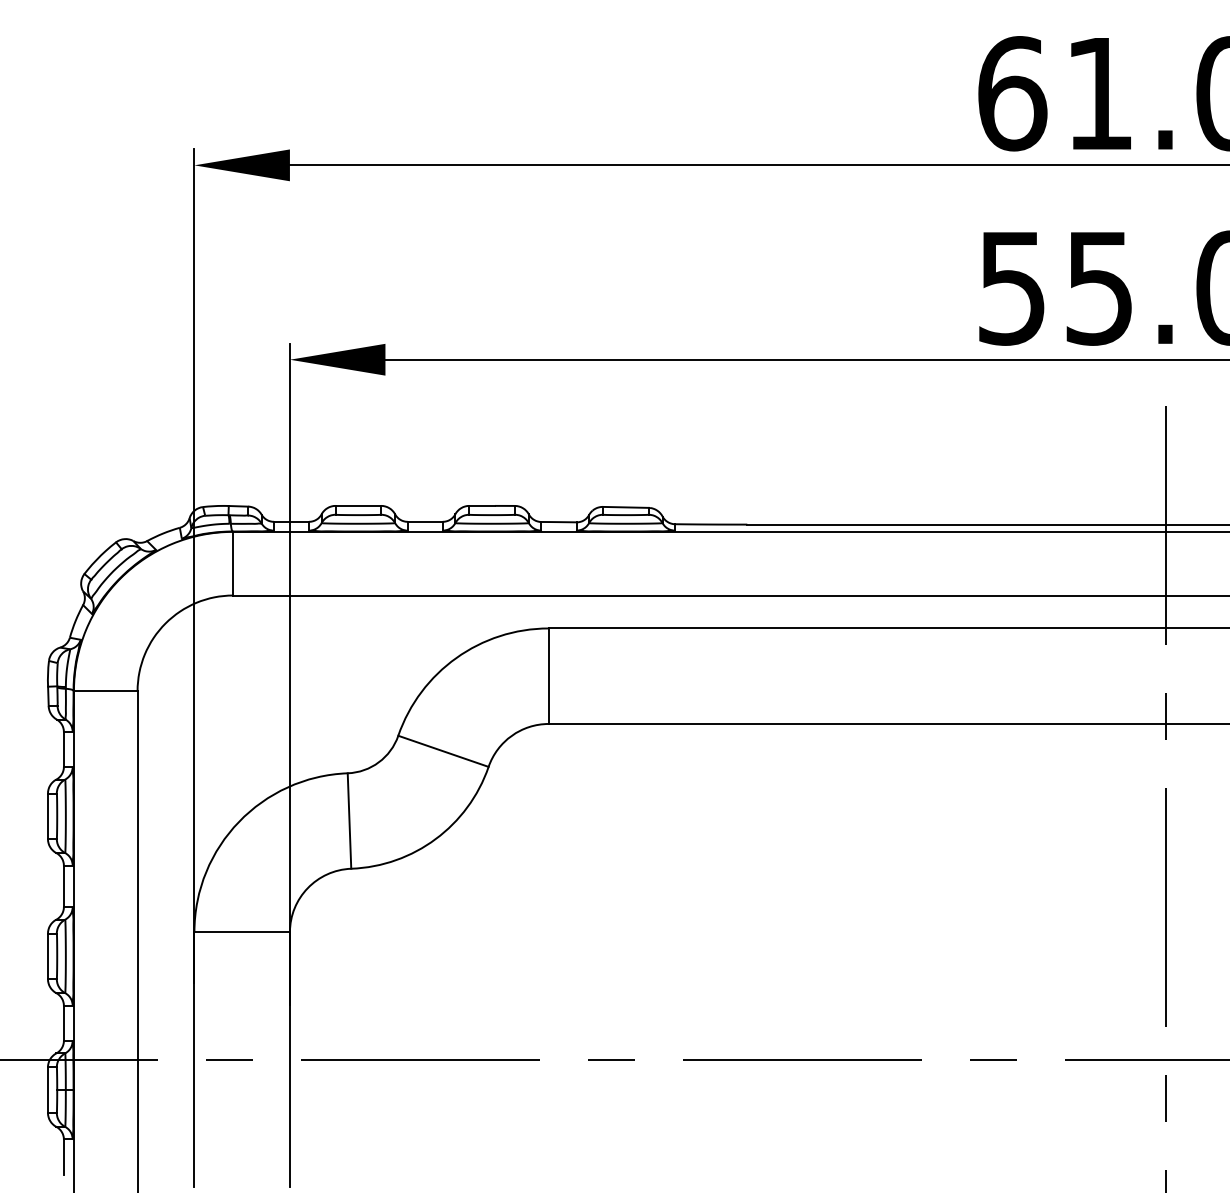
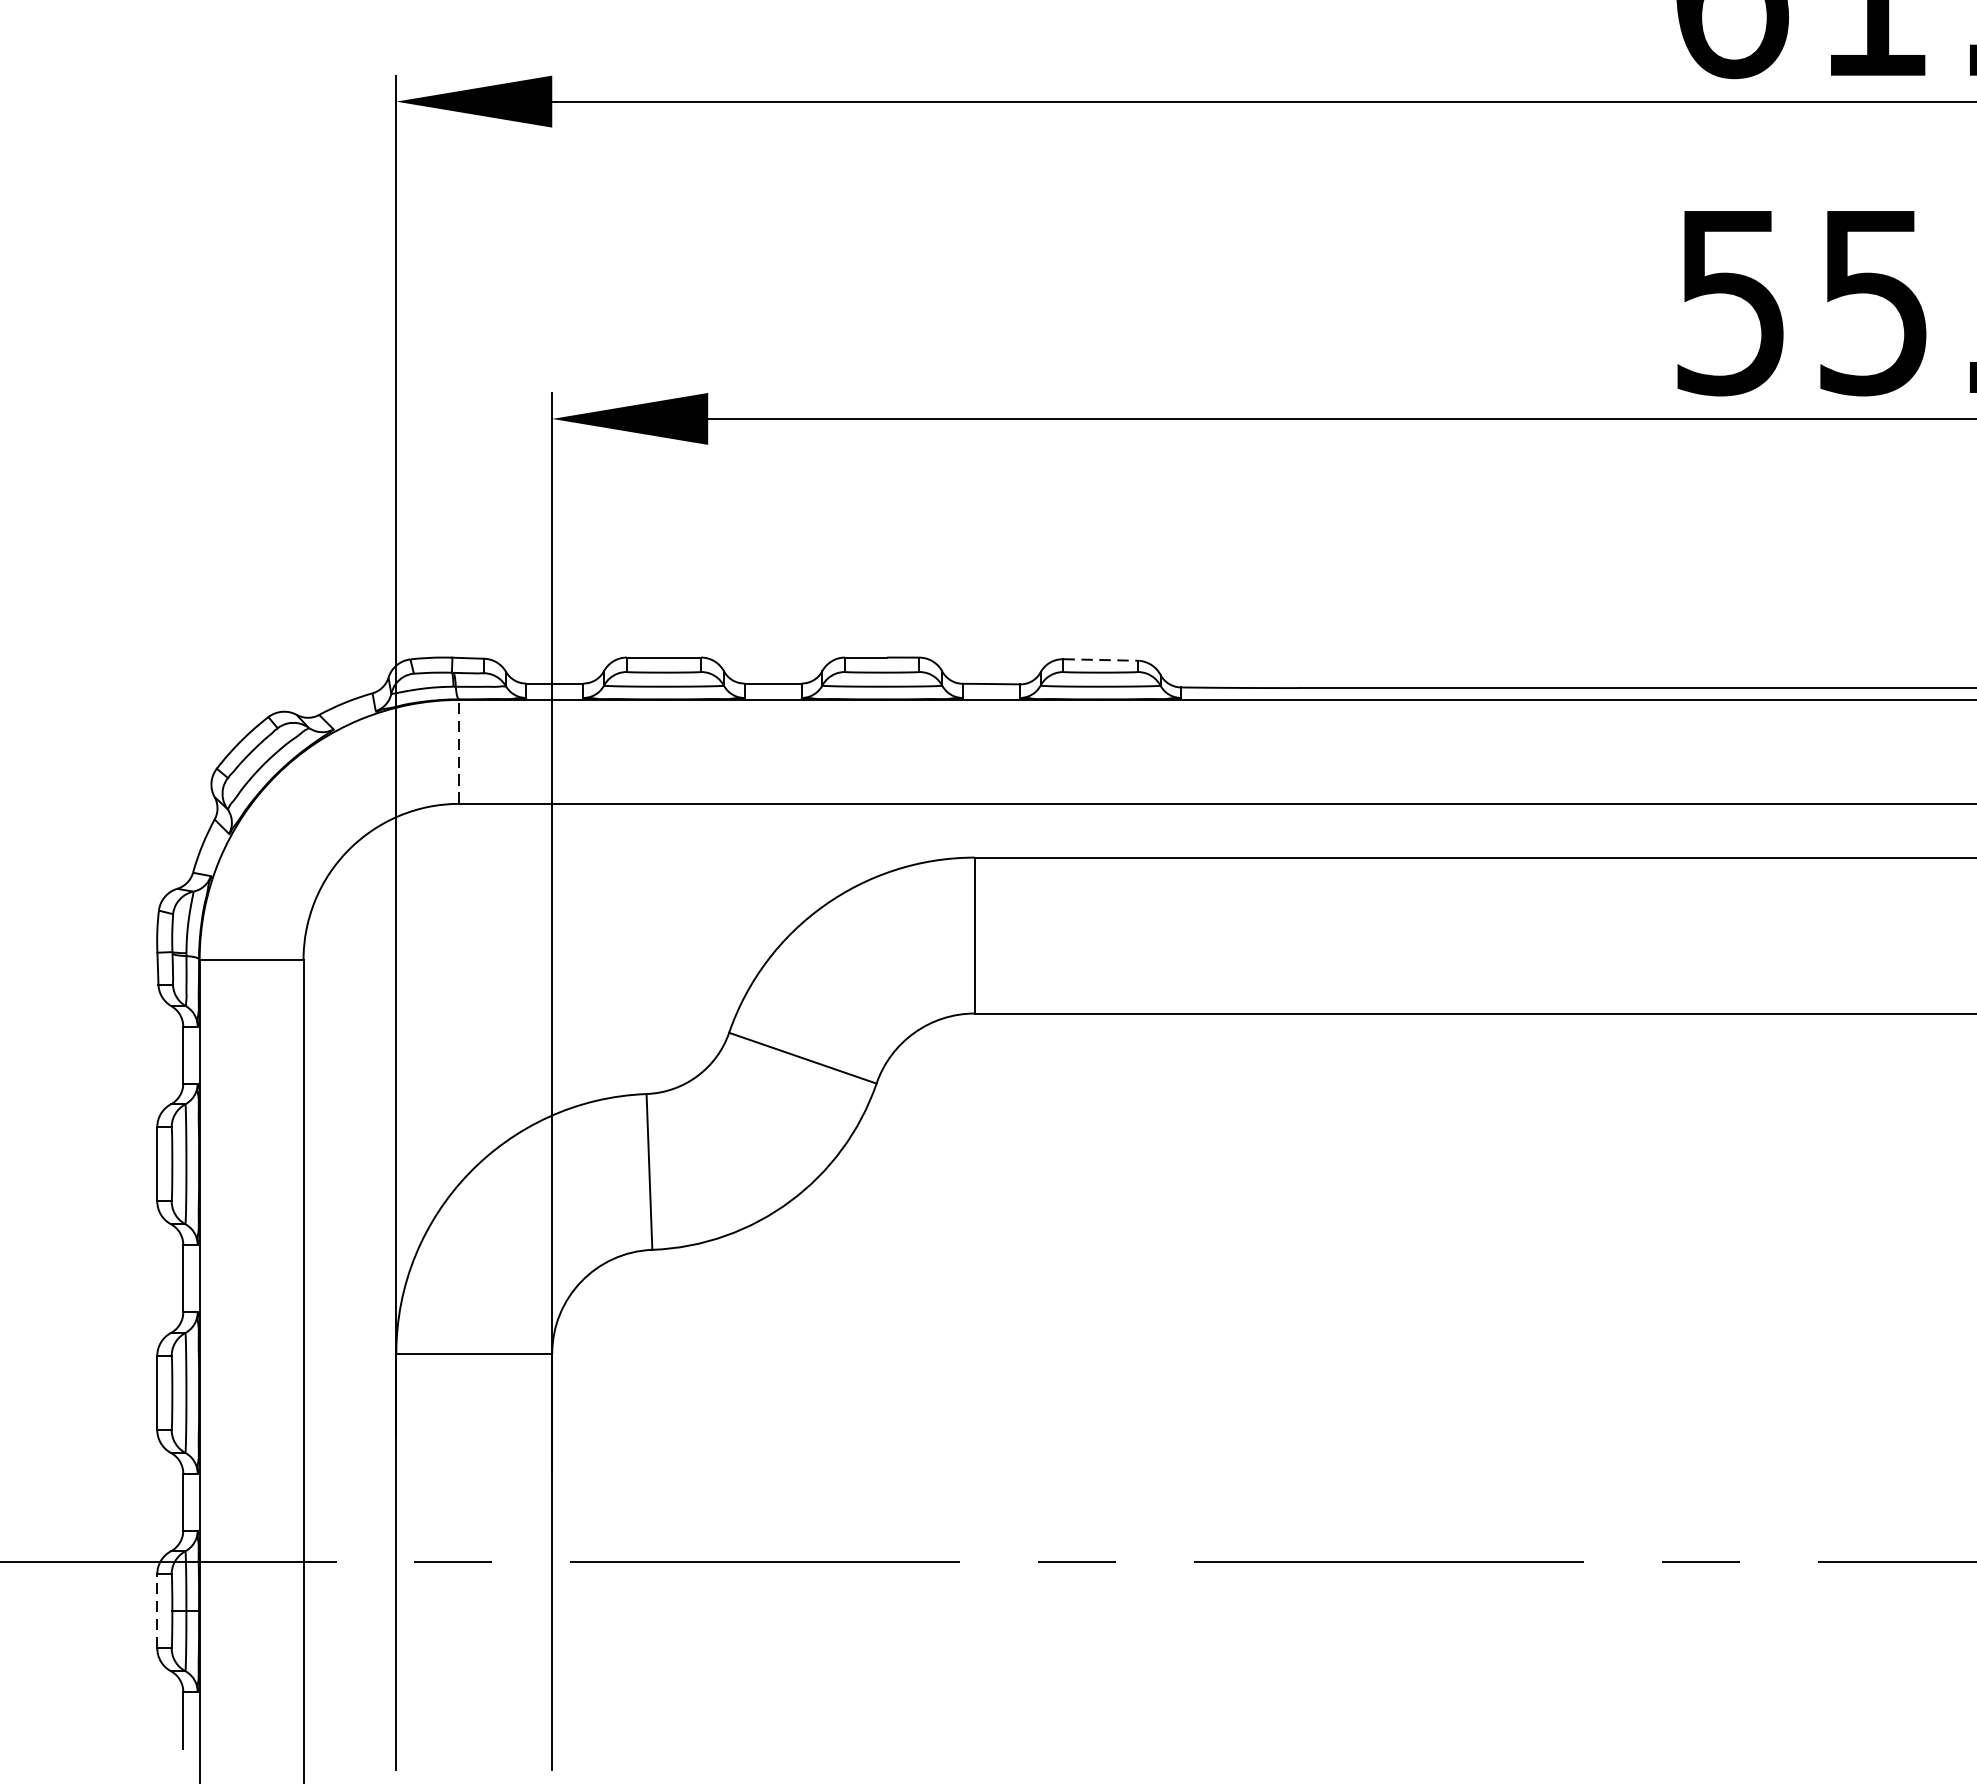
line: (625, 507) -> (1100, 660), solid -> dashed
line: (233, 563) -> (460, 751), solid -> dashed
line: (47, 1090) -> (156, 1611), solid -> dashed

